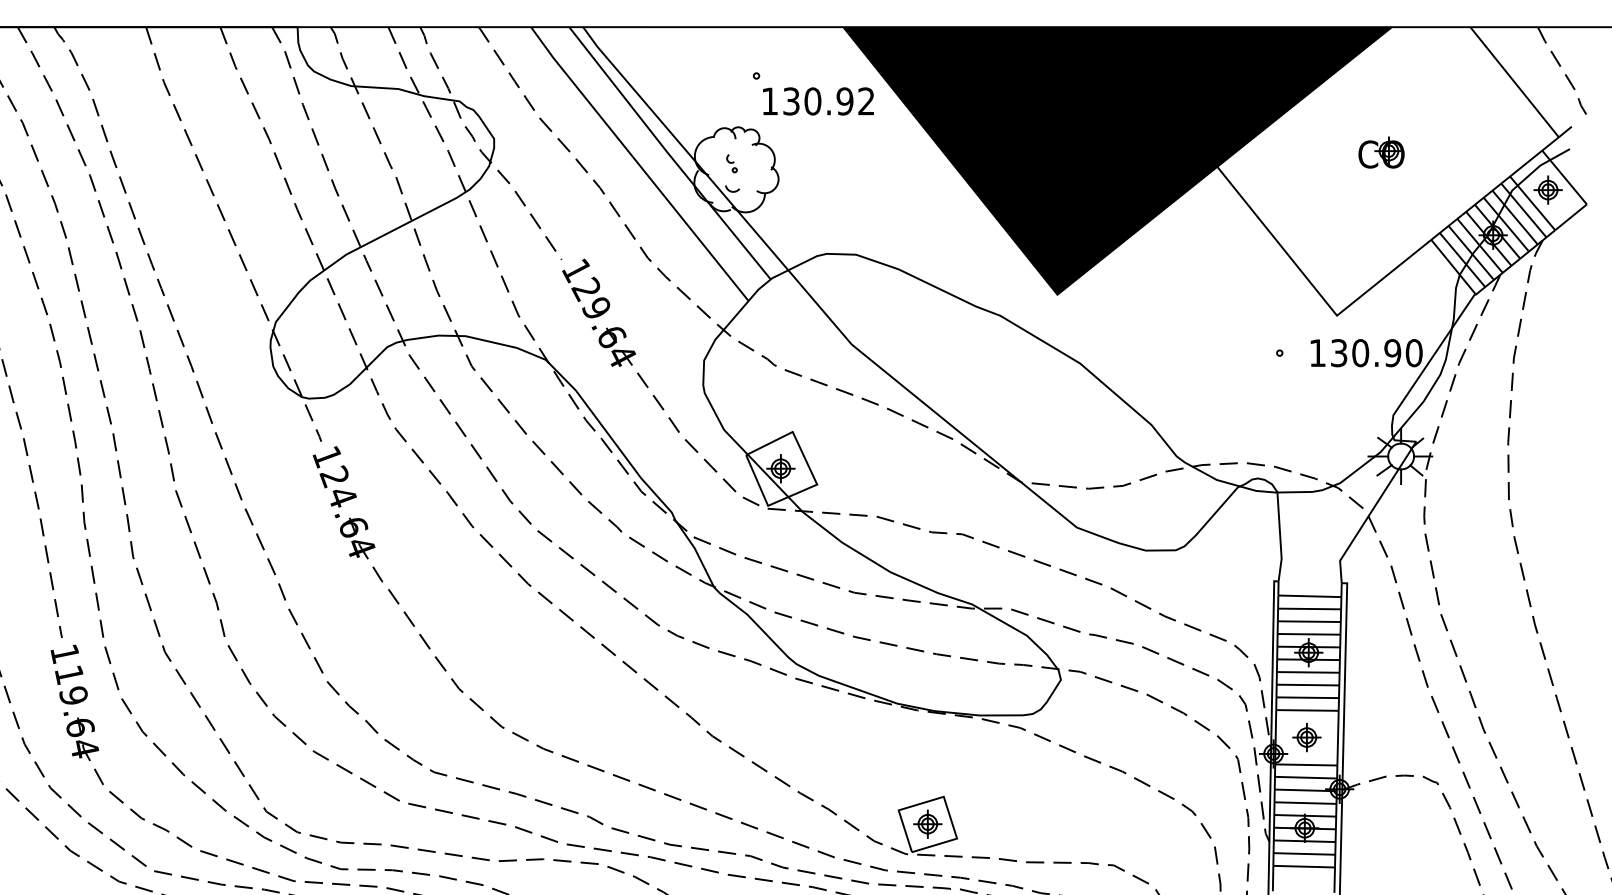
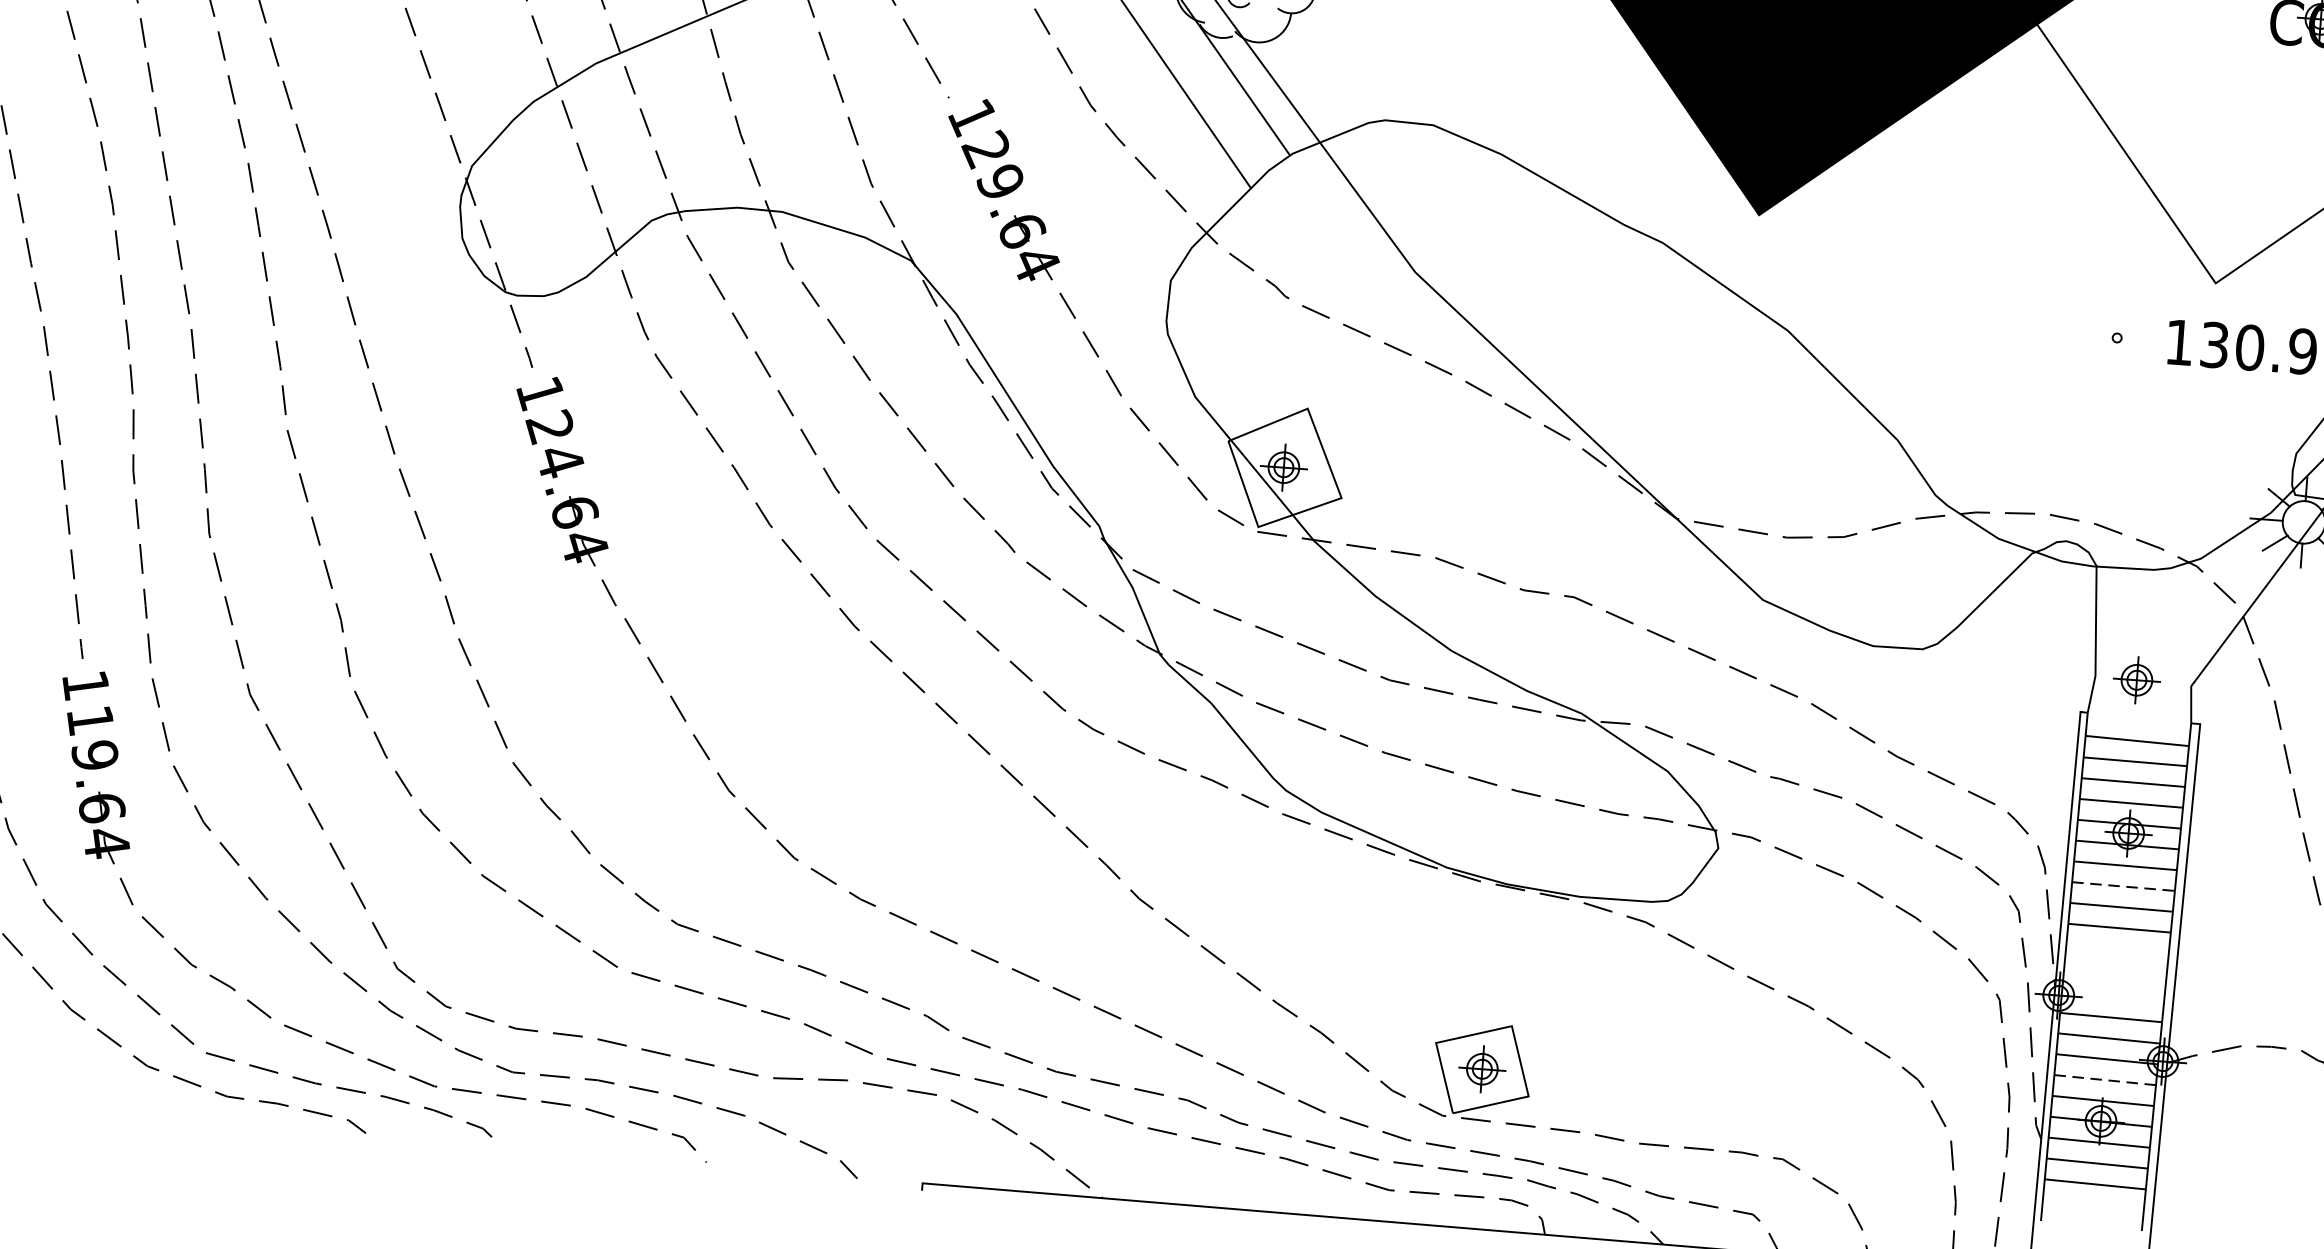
line: (1308, 685) -> (2124, 887), solid -> dashed
part: (1306, 737) -> (2136, 680), moved
line: (1306, 803) -> (2106, 1080), solid -> dashed

